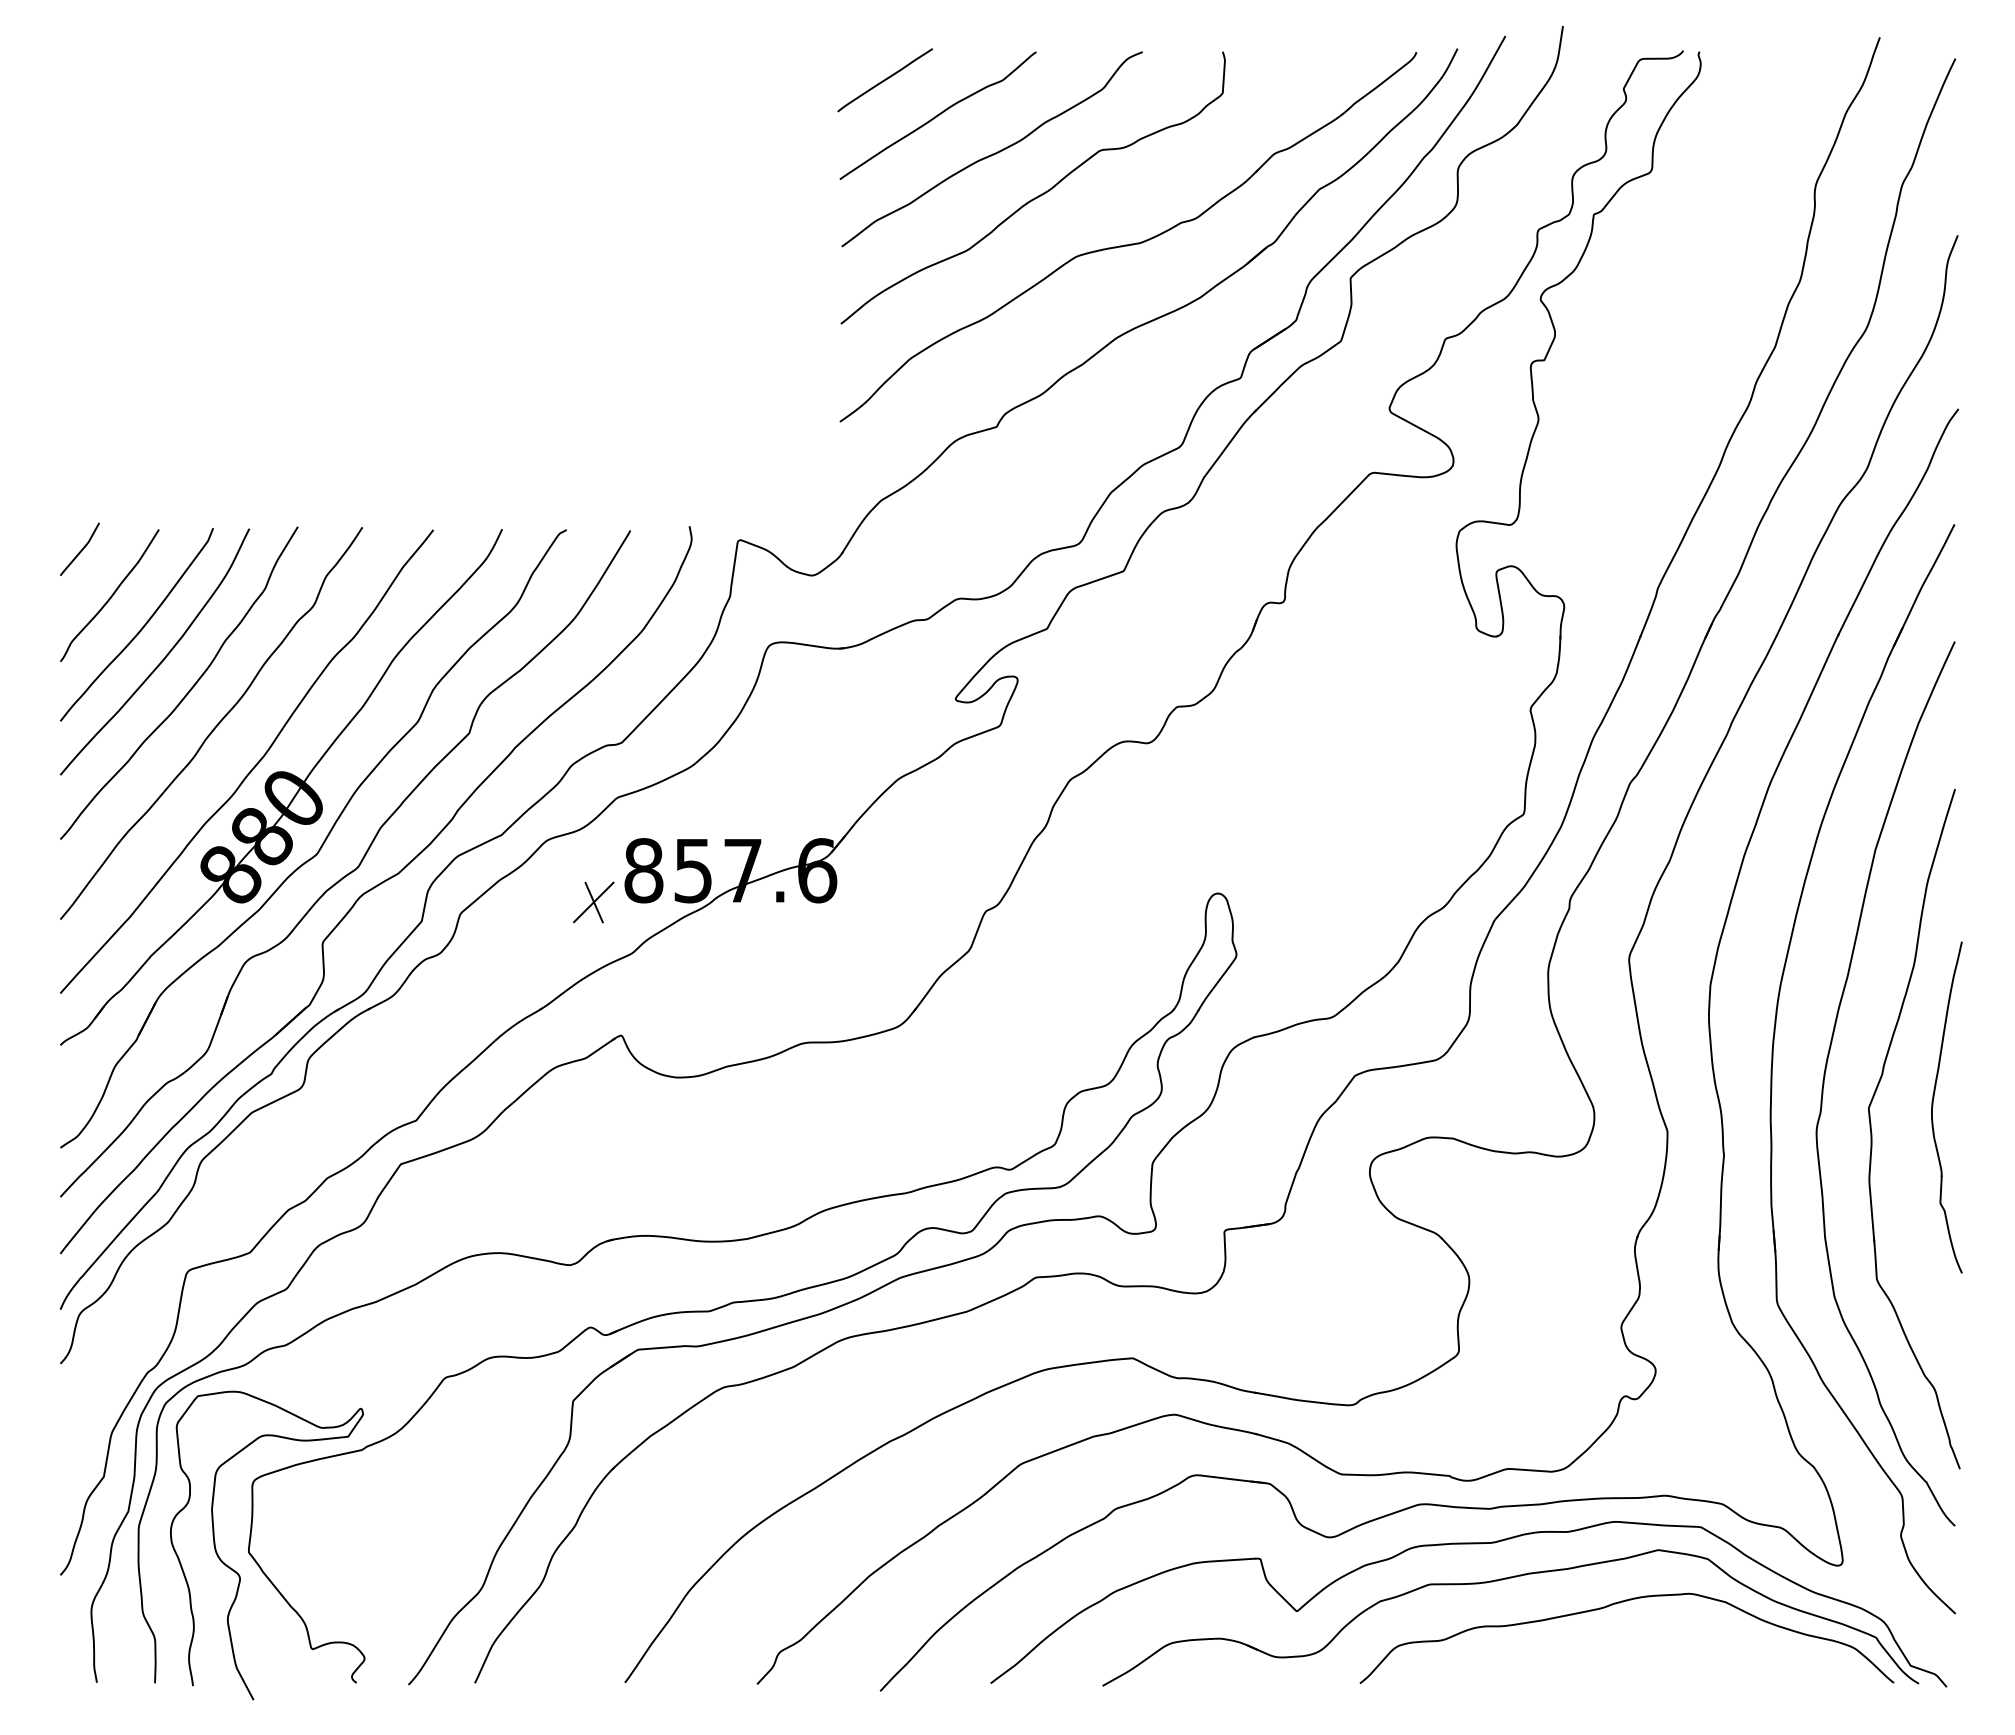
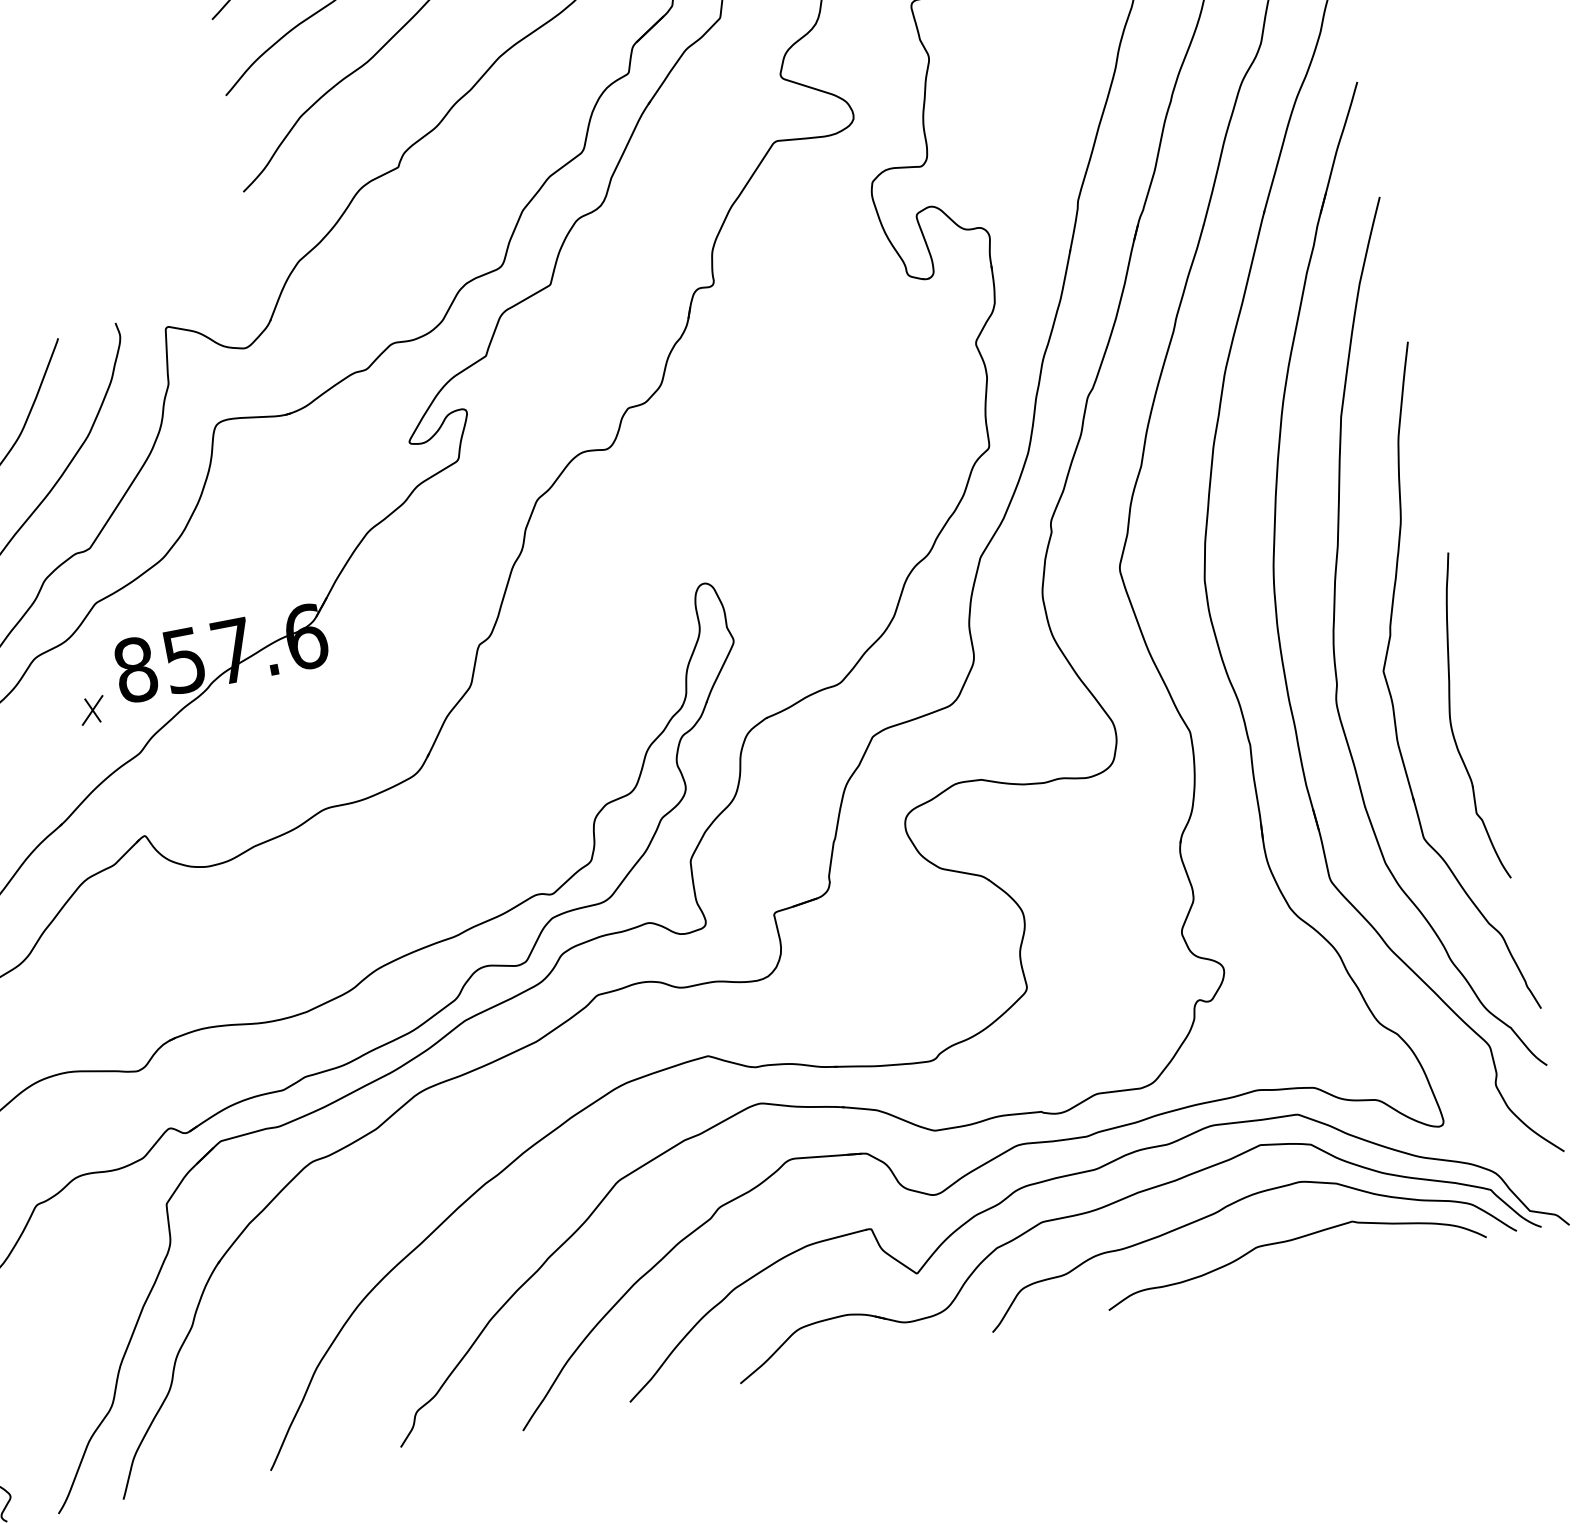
part: (593, 902) -> (92, 710), size x0.62
part: (1933, 1106) -> (1451, 719), moved
curve: (1670, 1650) -> (1291, 1241), added

